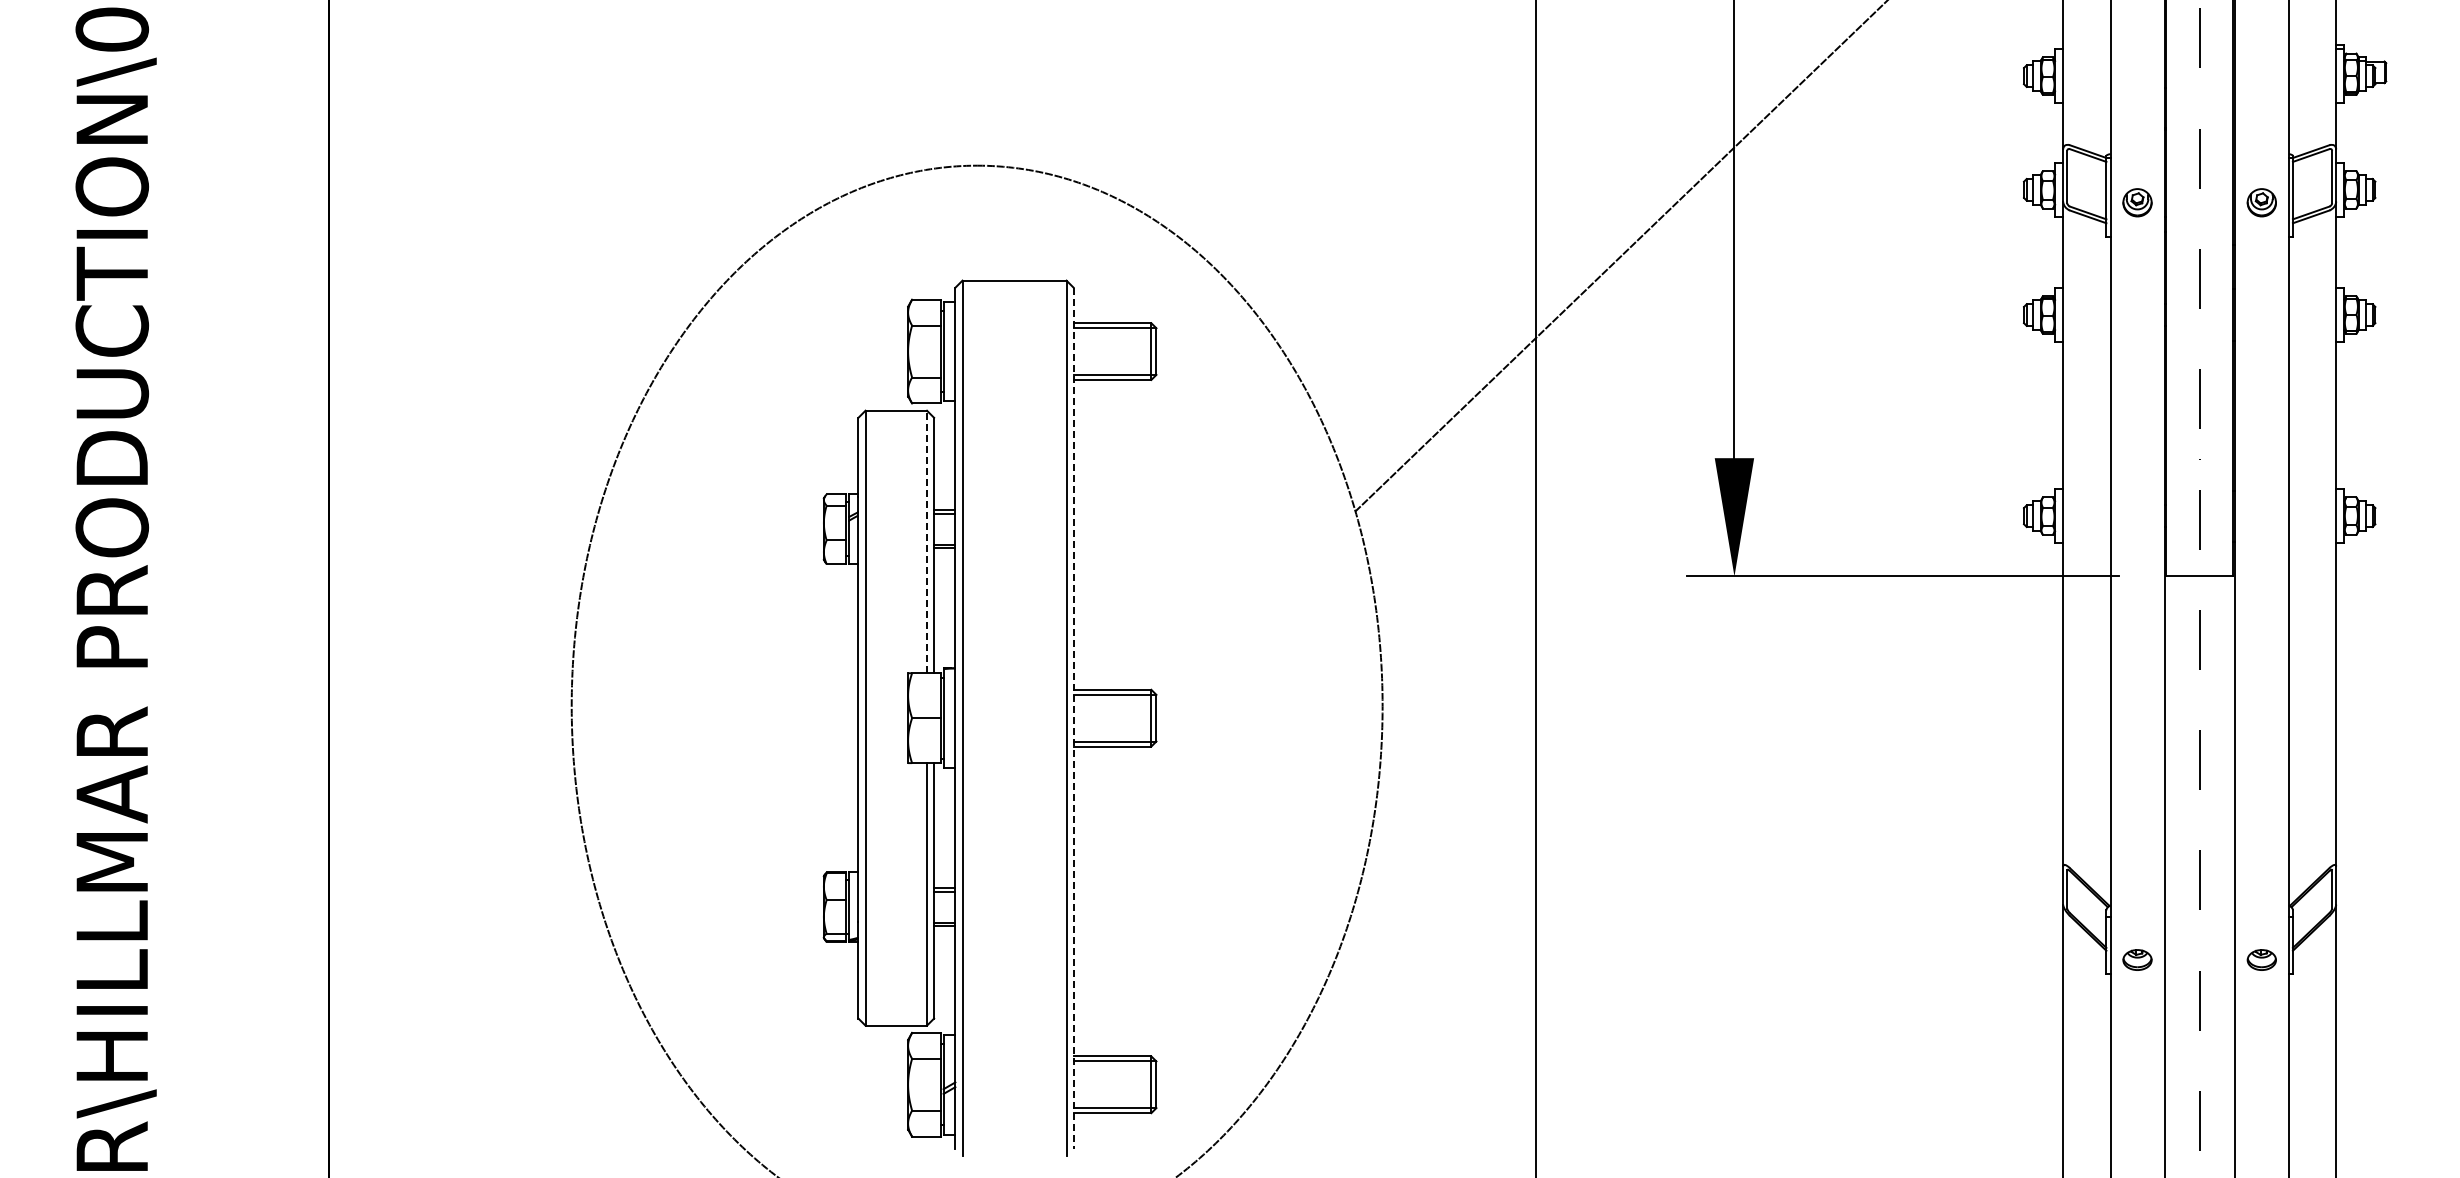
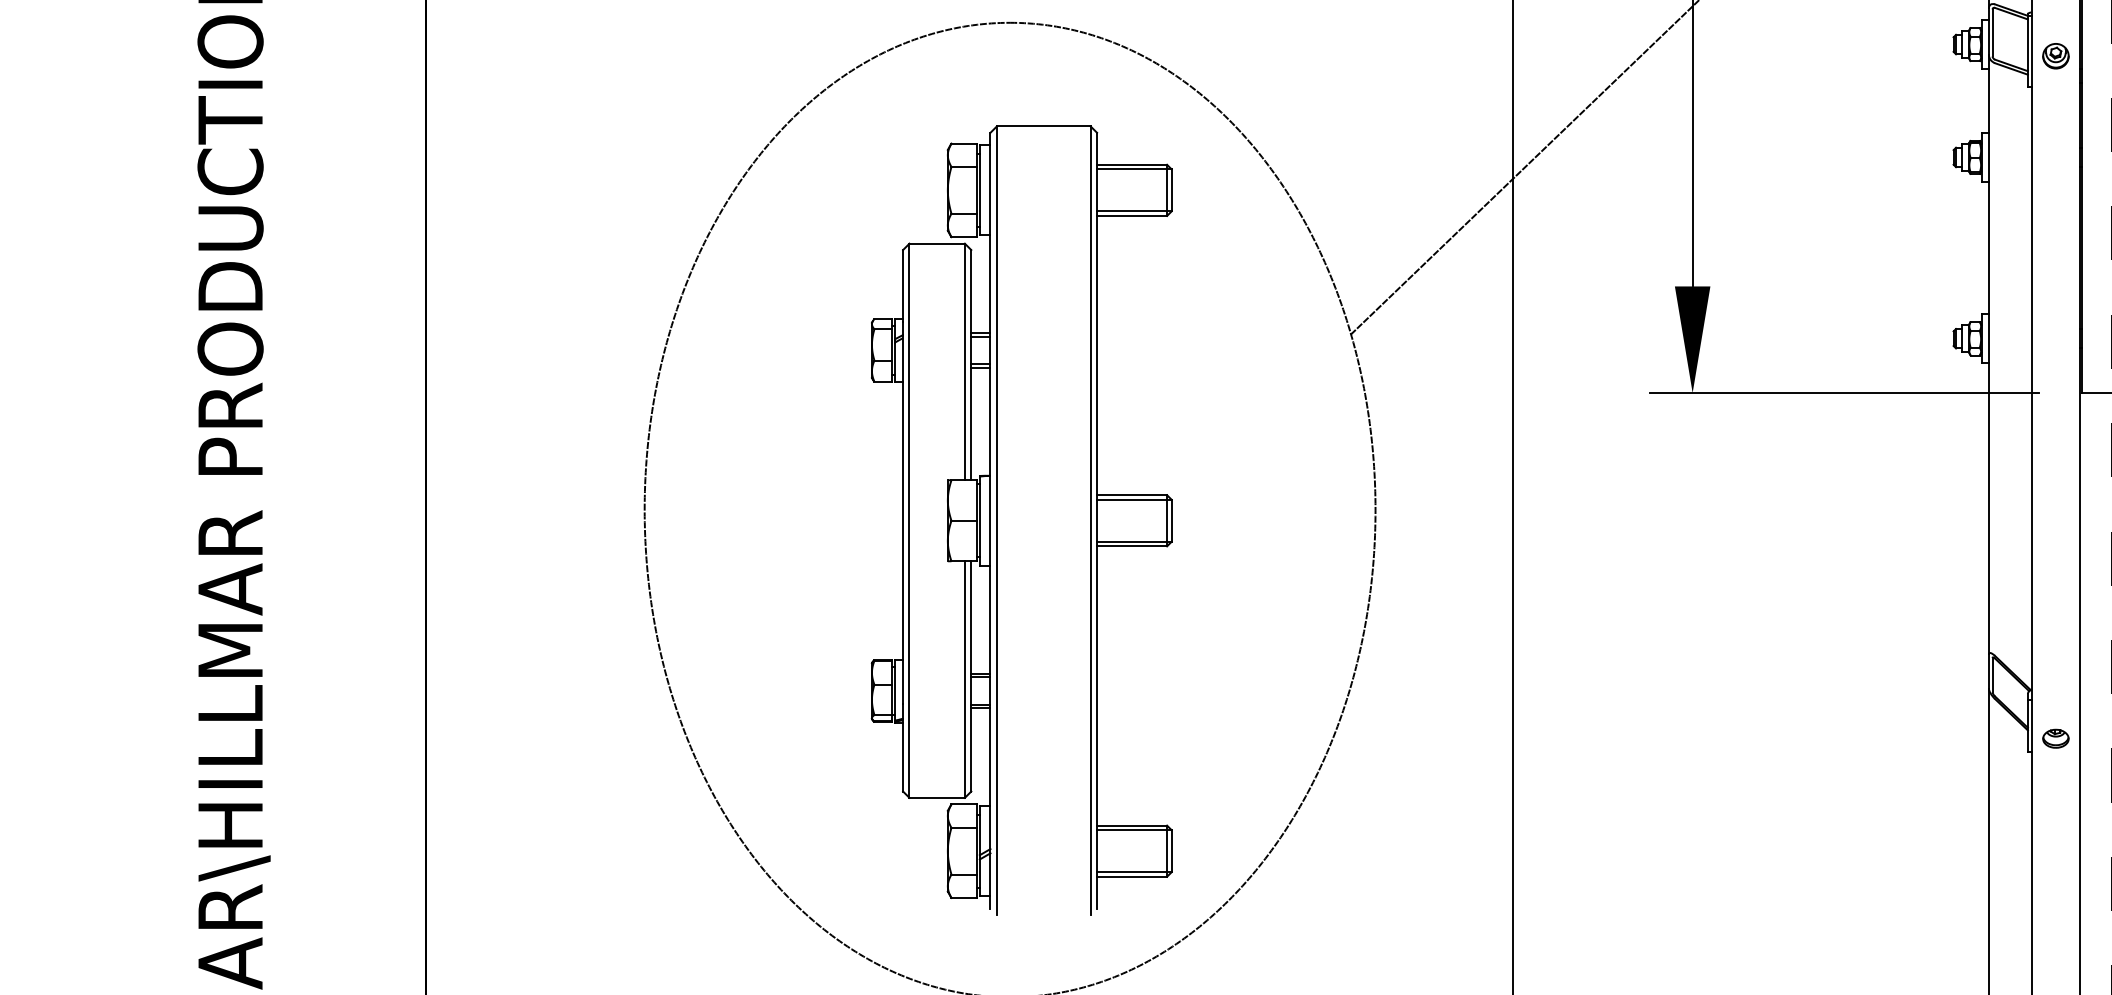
line: (927, 541) -> (965, 361), dashed -> solid
line: (1073, 718) -> (1096, 521), dashed -> solid

